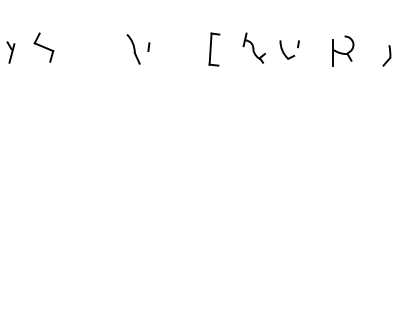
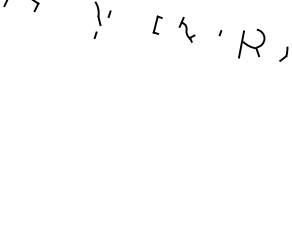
part: (214, 49) -> (157, 25), size x0.7
part: (287, 49) -> (211, 35), removed
part: (343, 50) -> (252, 44), size x1.4
line: (135, 77) -> (95, 34), added

